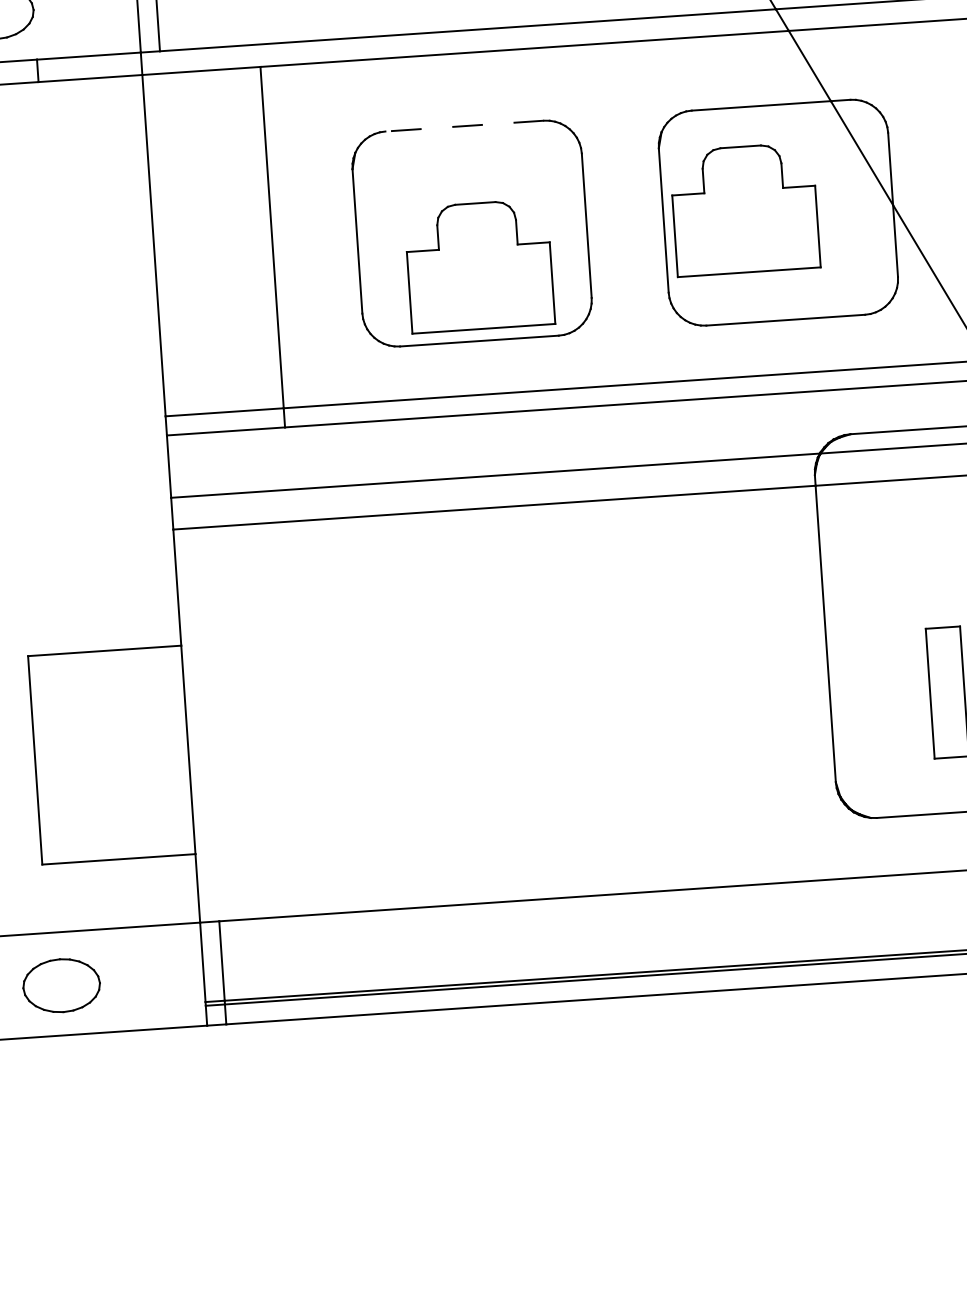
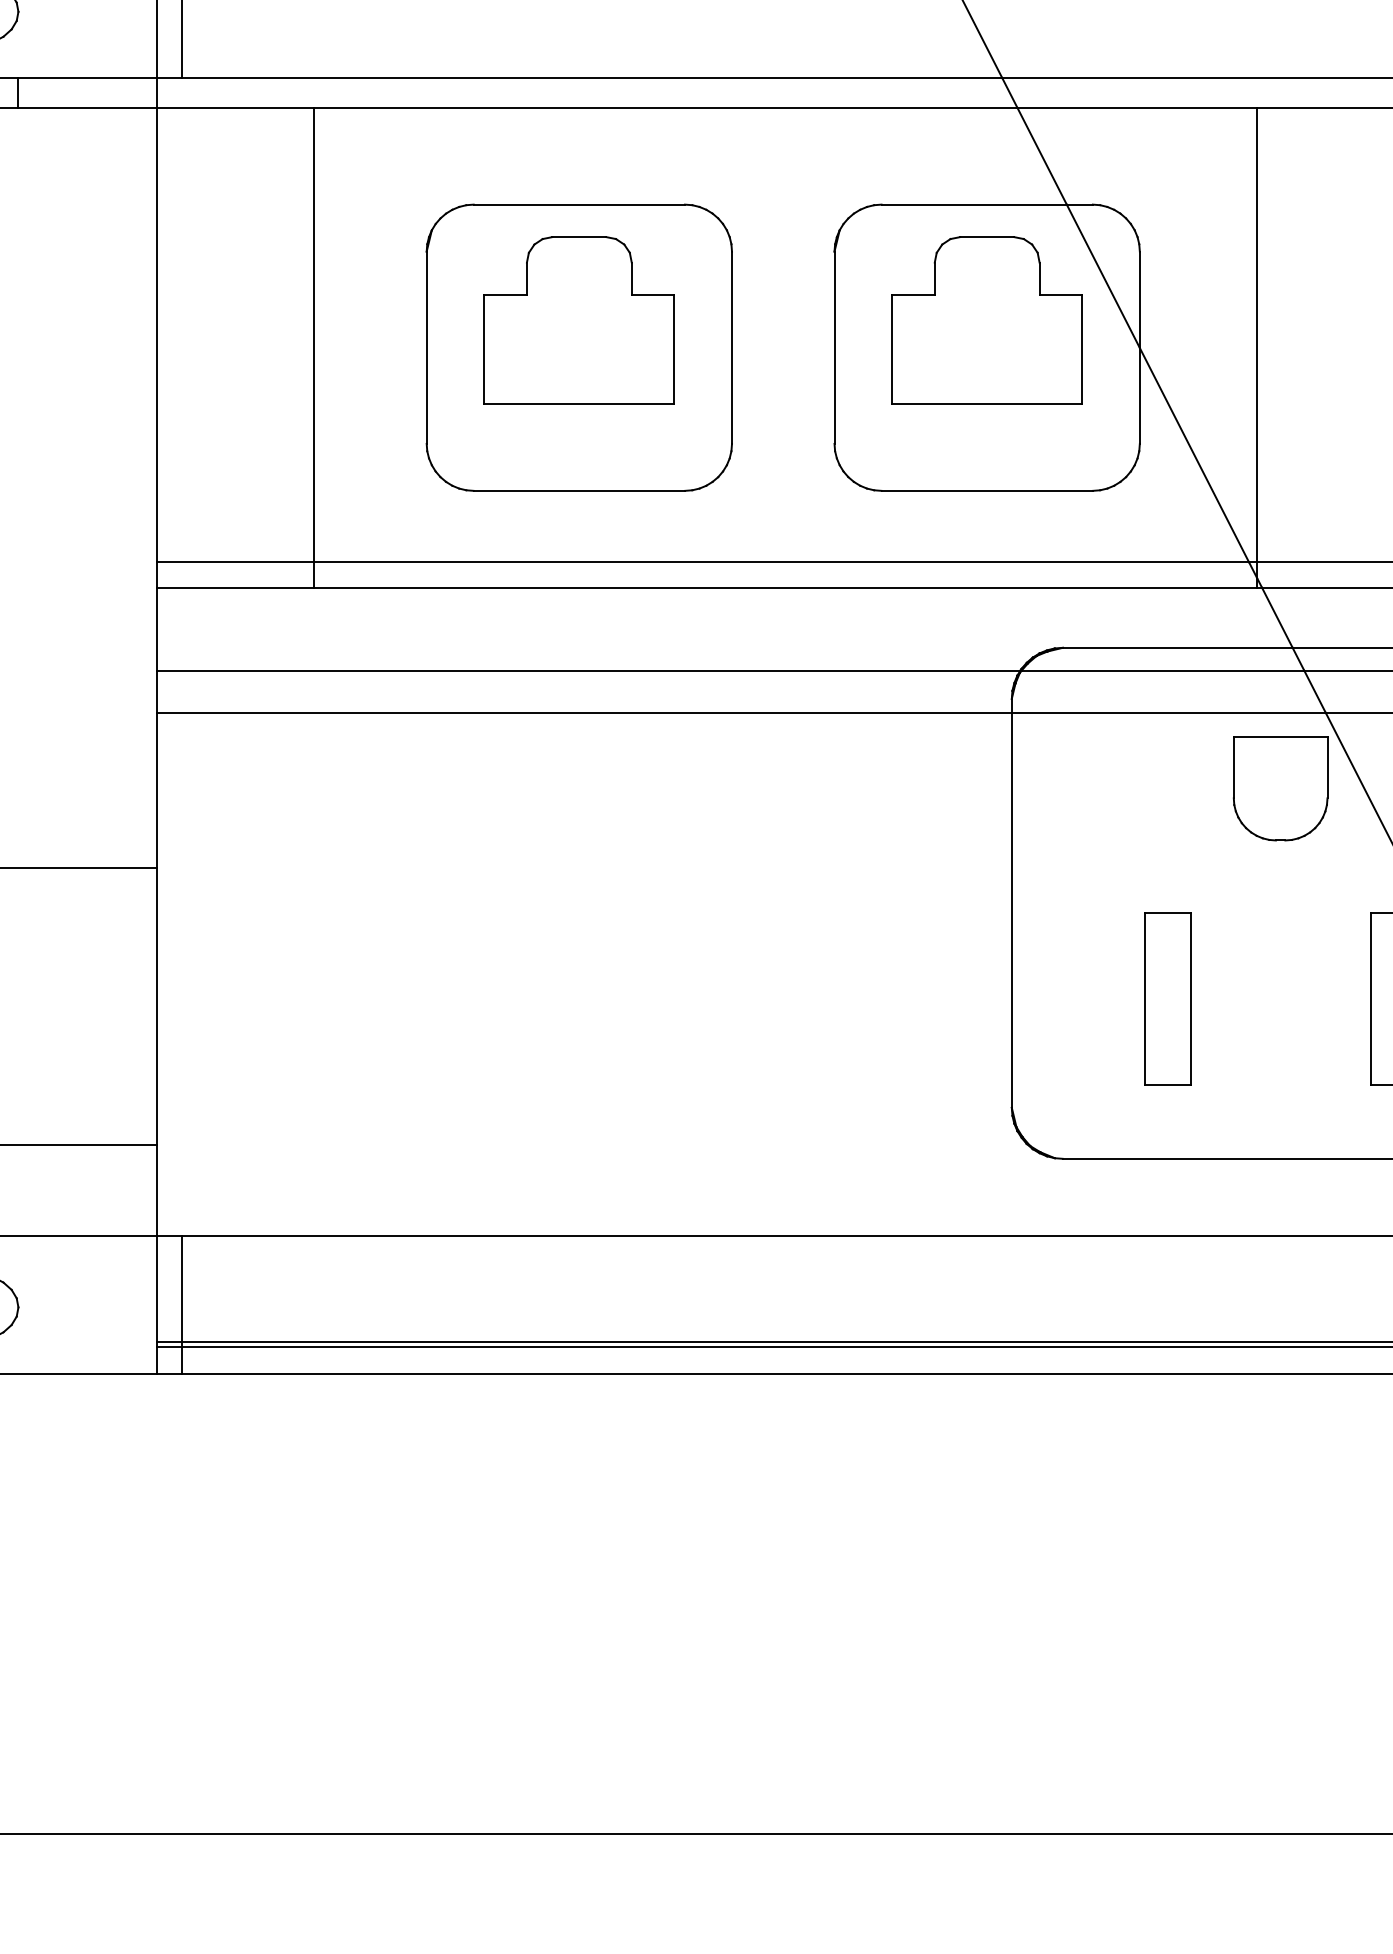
line: (464, 125) -> (579, 204), dashed -> solid
part: (744, 209) -> (986, 320), moved
part: (478, 266) -> (578, 320), moved

